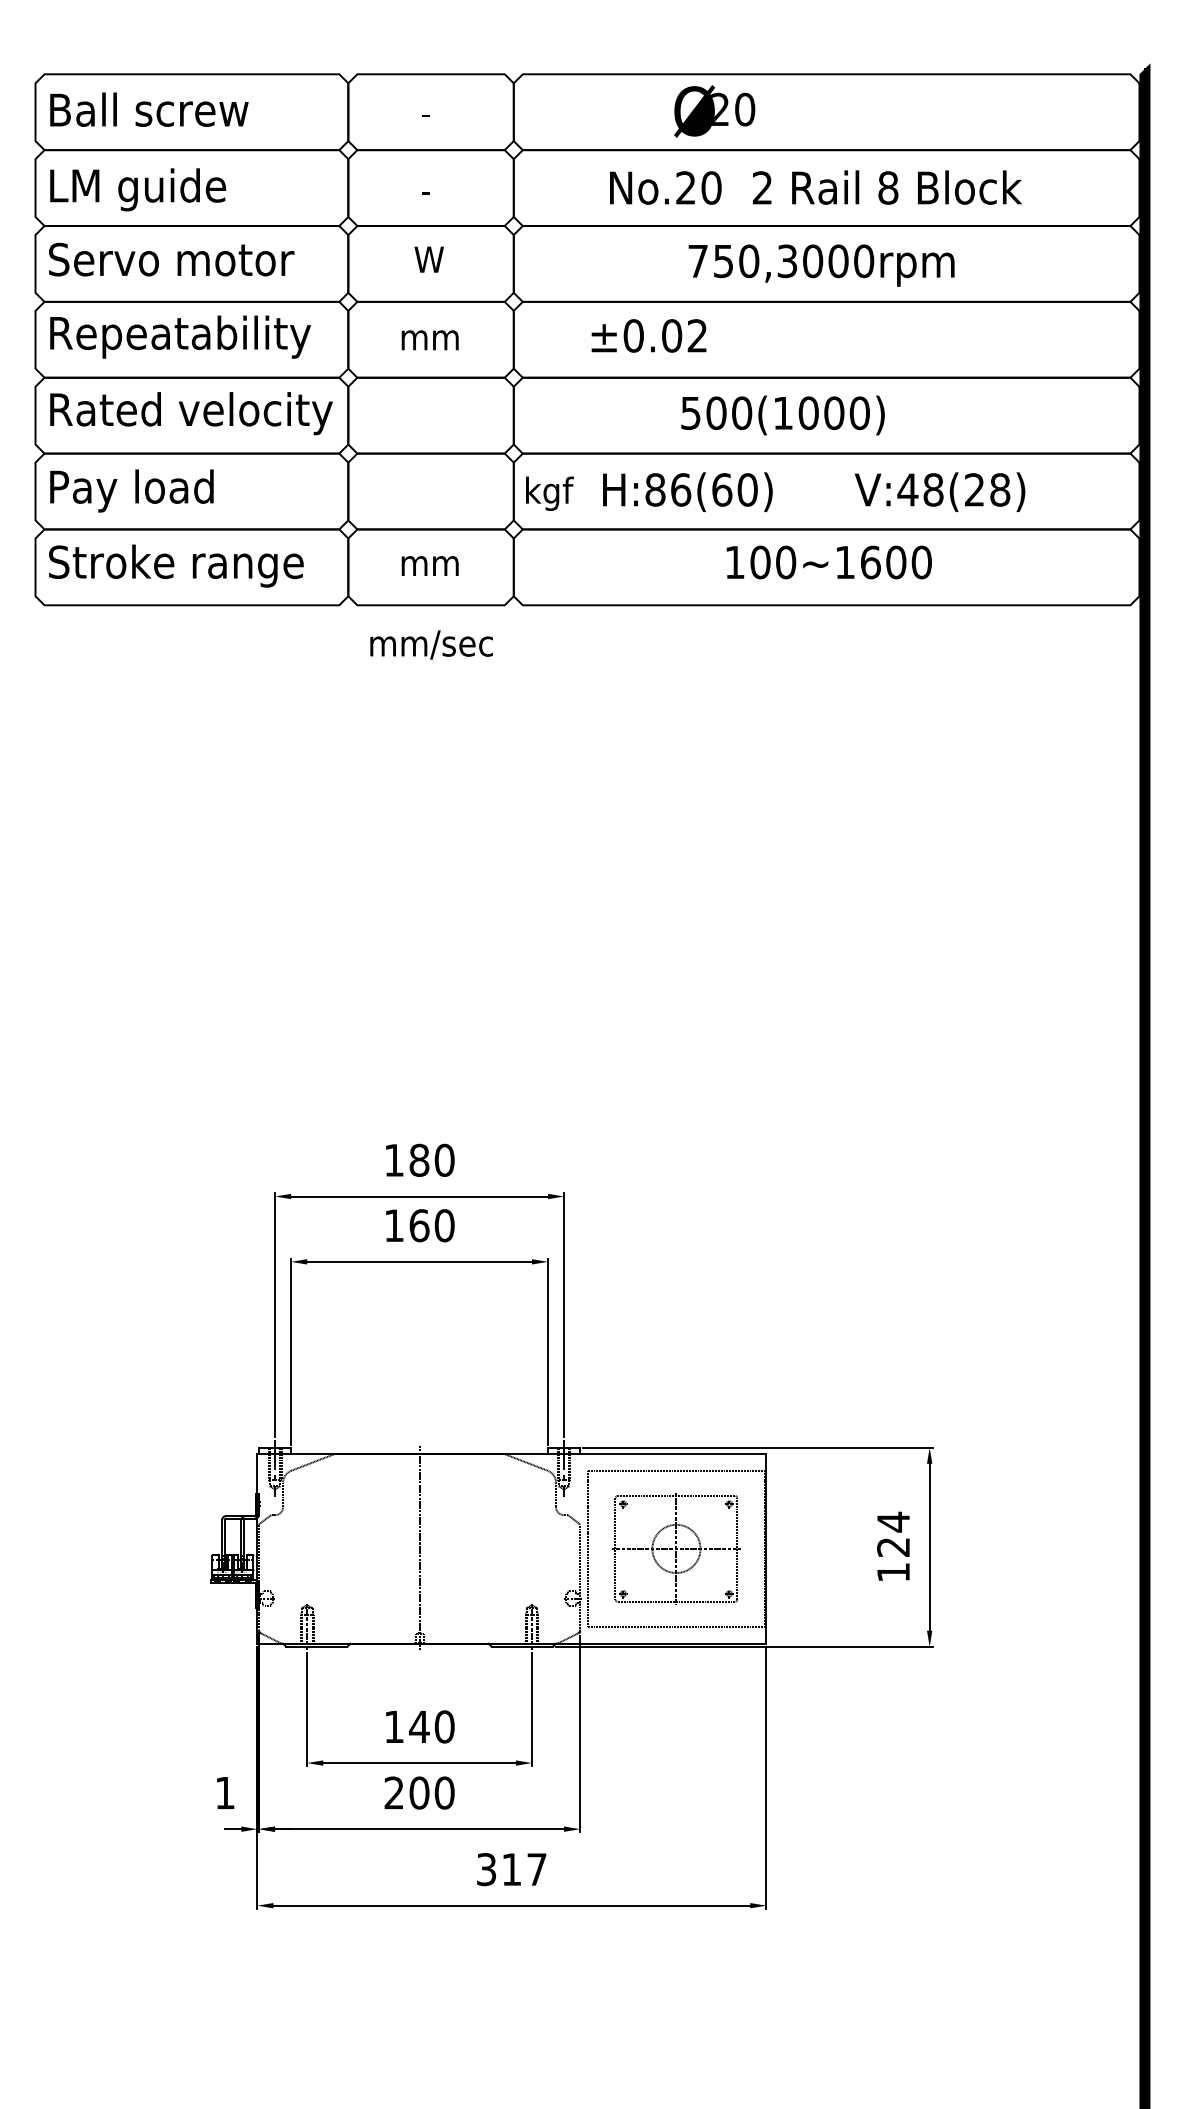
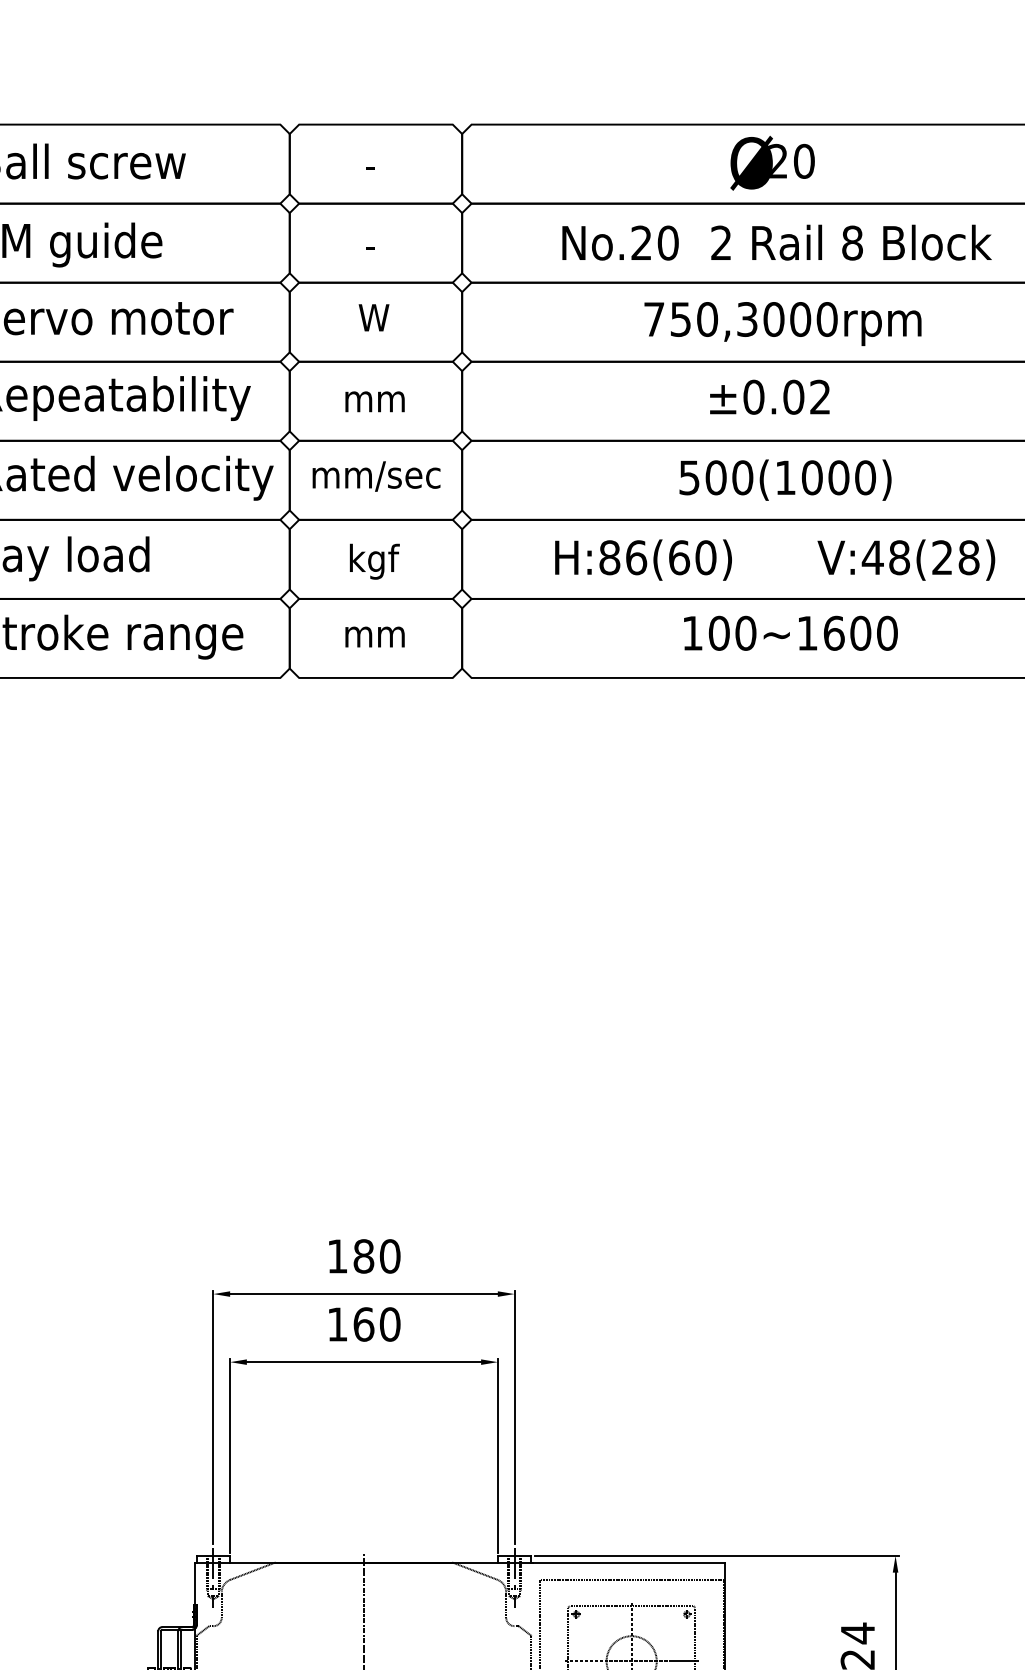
text: (714, 111) -> (772, 163), moved
text: (648, 335) -> (769, 396), moved
text: (782, 415) -> (784, 480), moved
text: (549, 493) -> (374, 561), moved
text: (431, 644) -> (376, 476), moved

